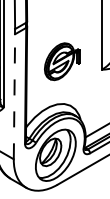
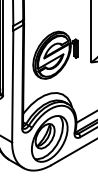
part: (62, 60) -> (55, 54), size x1.43
line: (14, 96) -> (12, 86), dashed -> solid

